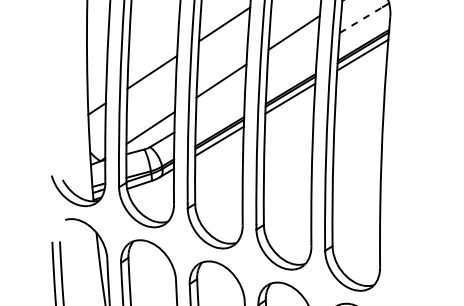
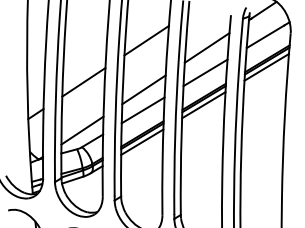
line: (361, 19) -> (265, 36), dashed -> solid
line: (292, 61) -> (205, 72), added
line: (220, 104) -> (143, 110), added

